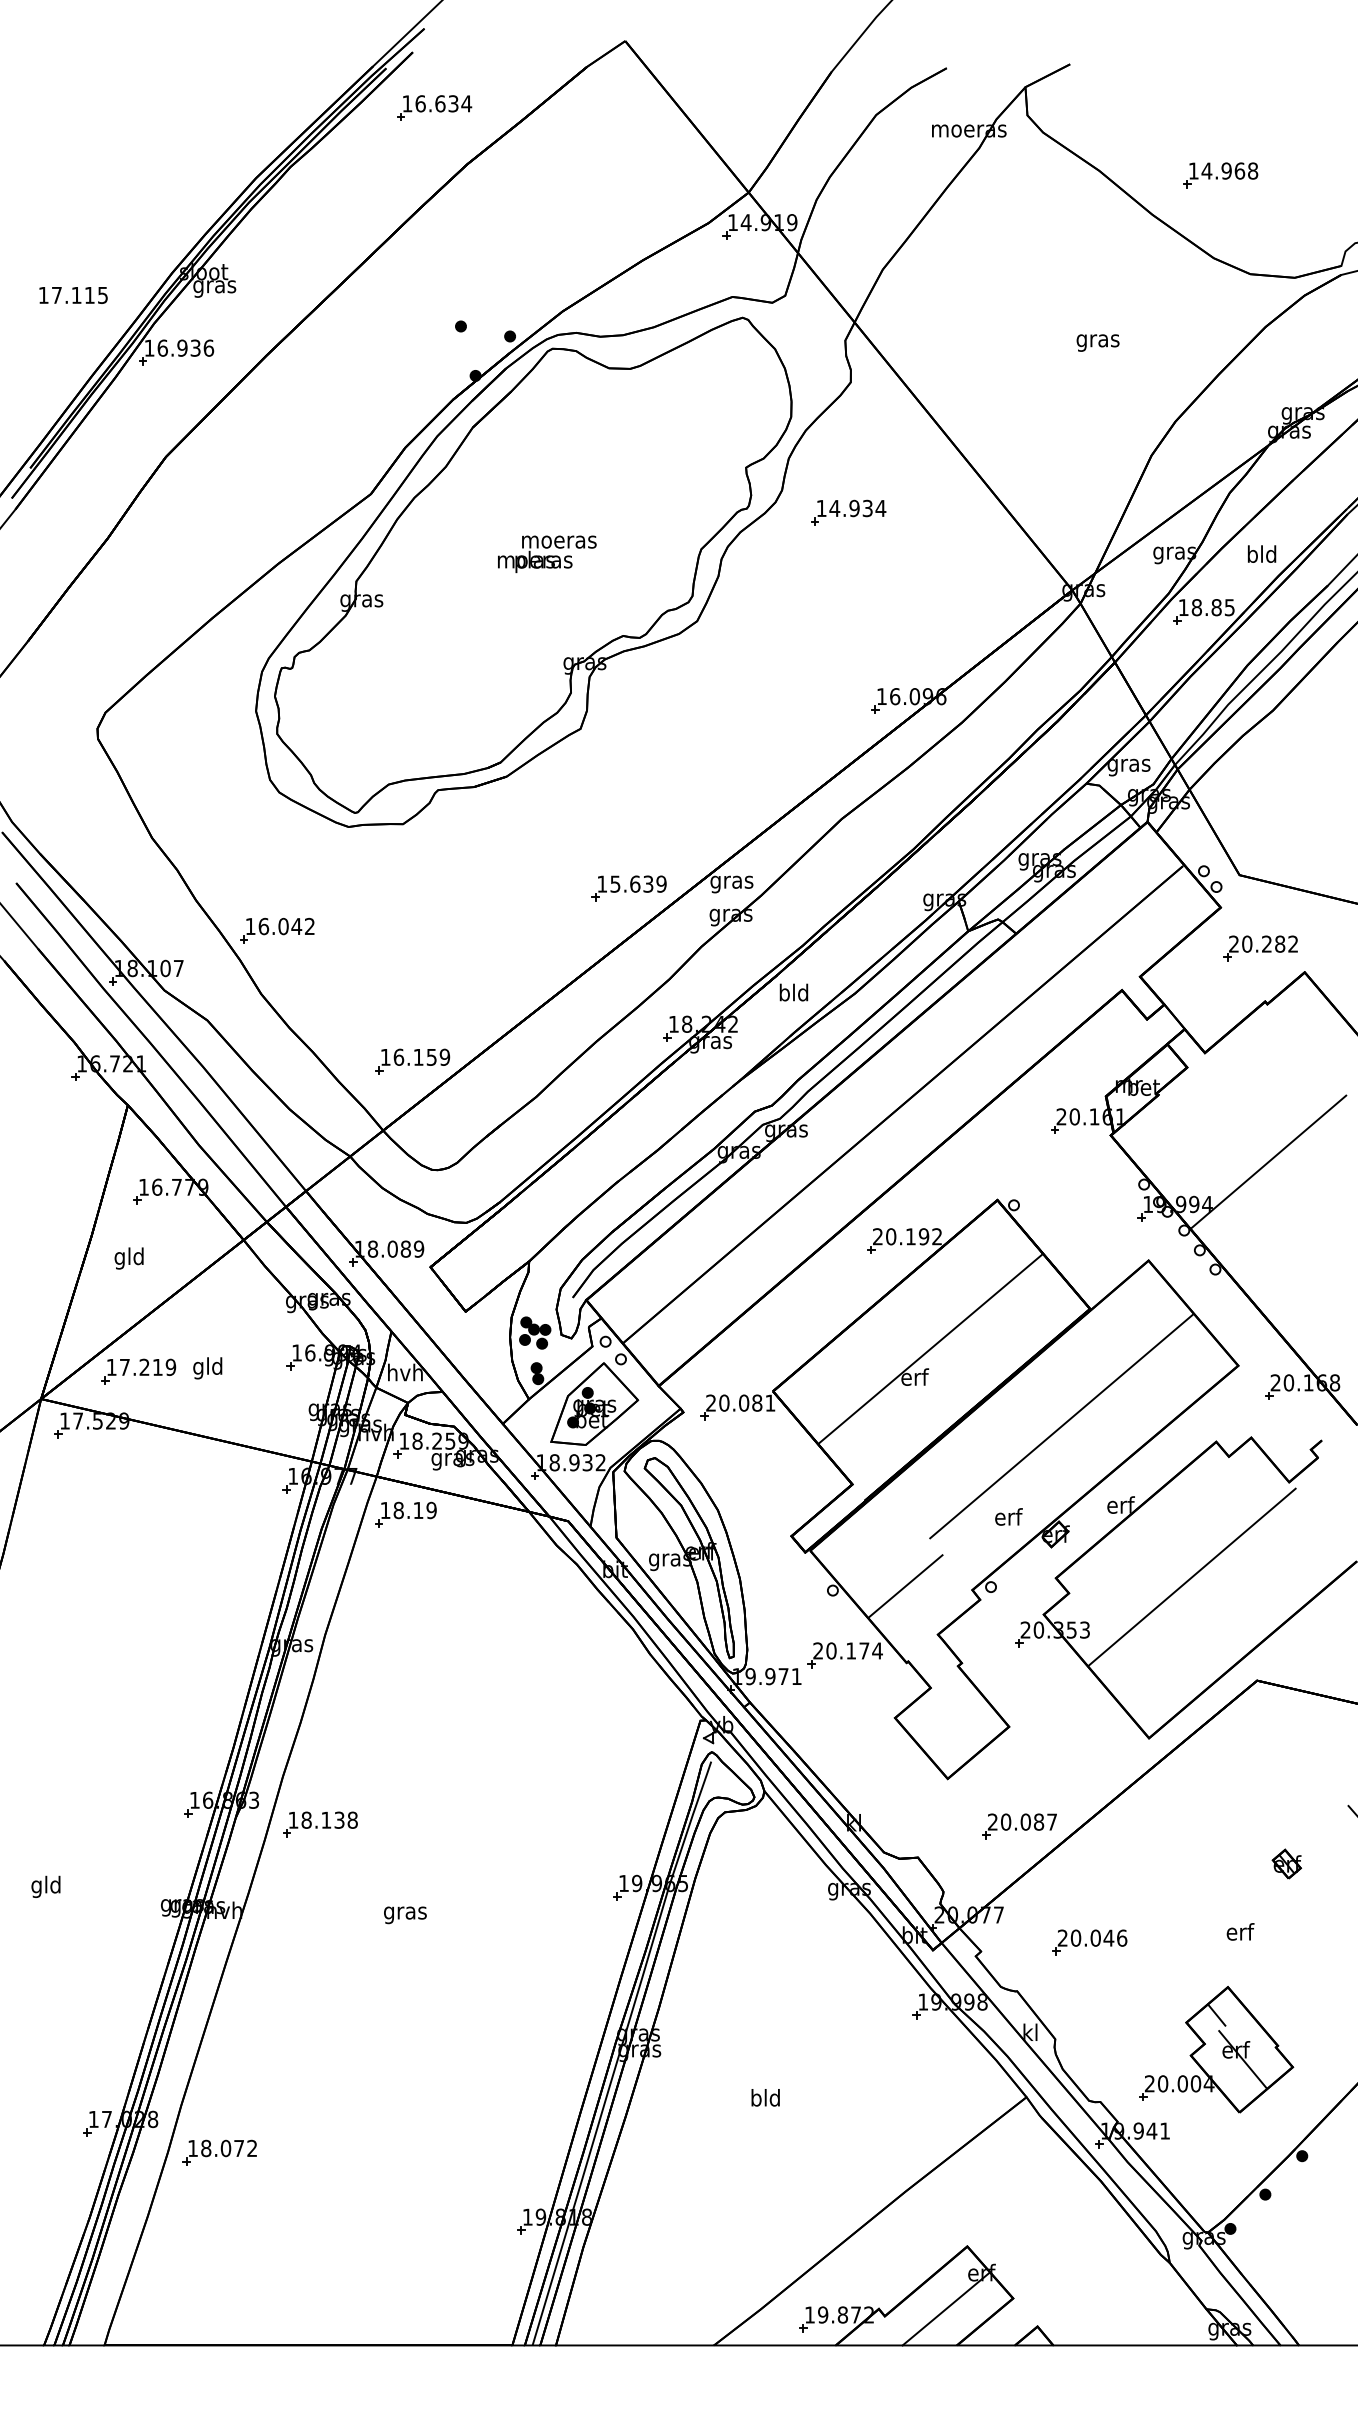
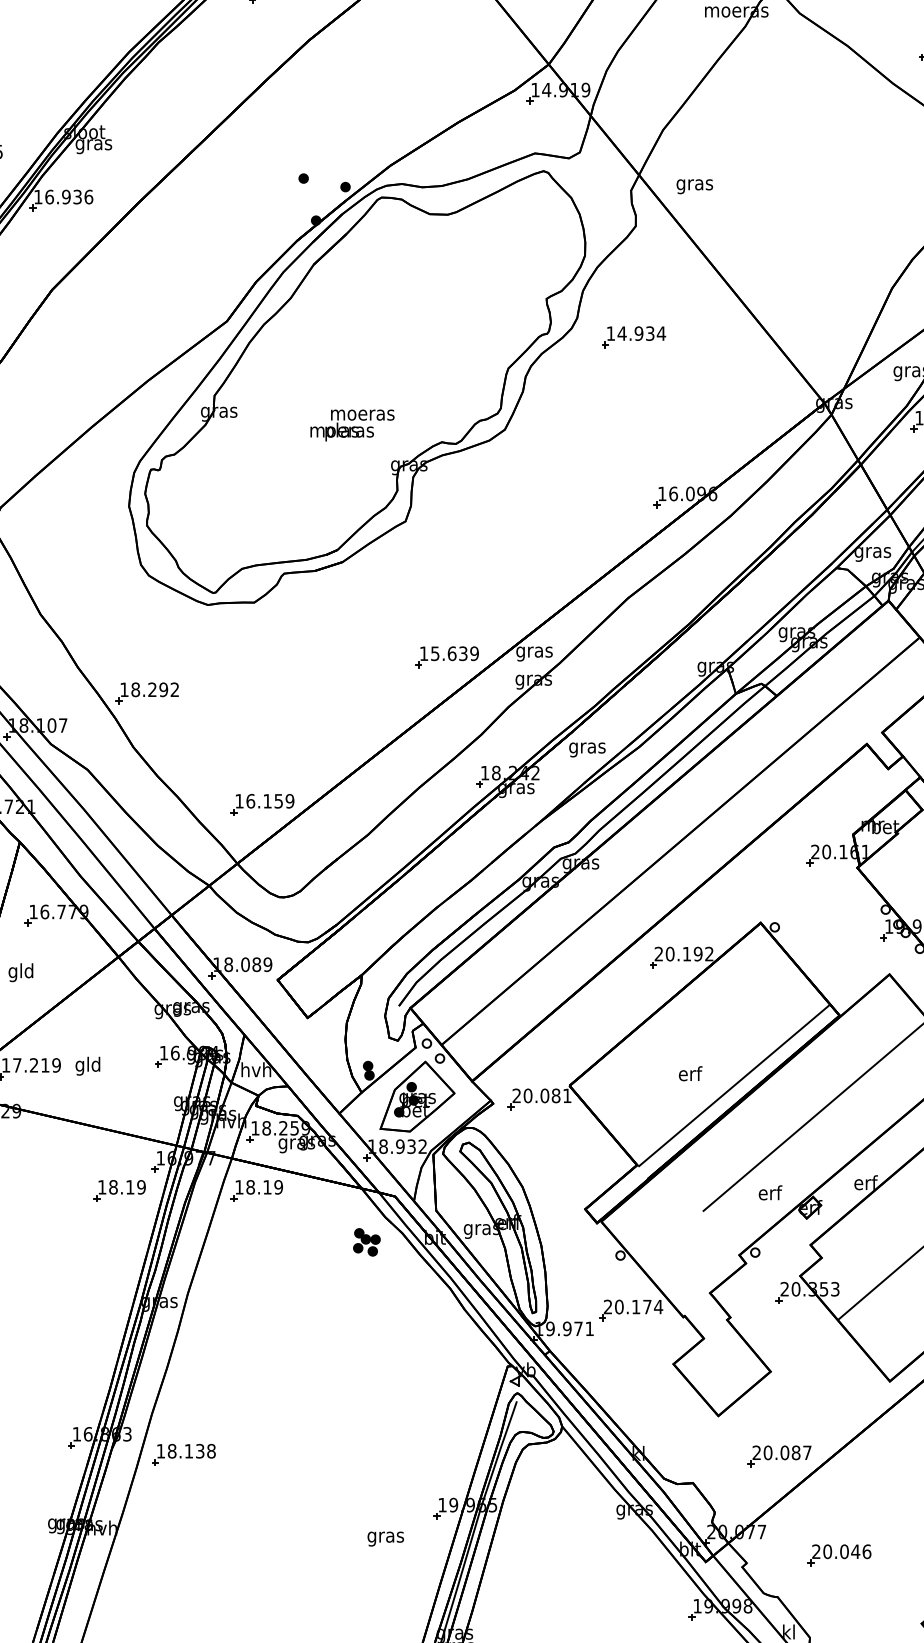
text: (1097, 342) -> (694, 186), moved
text: (547, 554) -> (352, 425), moved
text: (280, 926) -> (149, 689), 16.042 -> 18.292
text: (793, 994) -> (586, 747), bld -> gras
part: (535, 1332) -> (367, 1241), moved
line: (930, 1348) -> (734, 1085), moved
part: (244, 1514) -> (119, 1190), added
line: (905, 1586) -> (682, 1252), removed
text: (405, 1915) -> (385, 1539), moved

